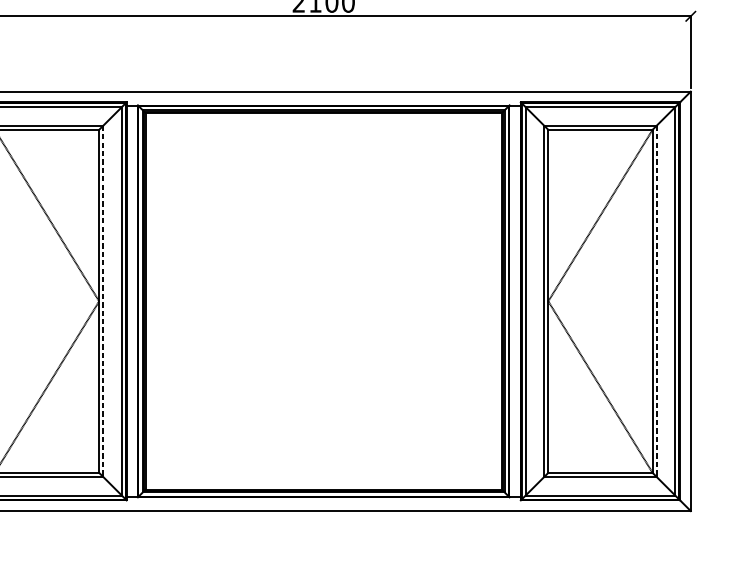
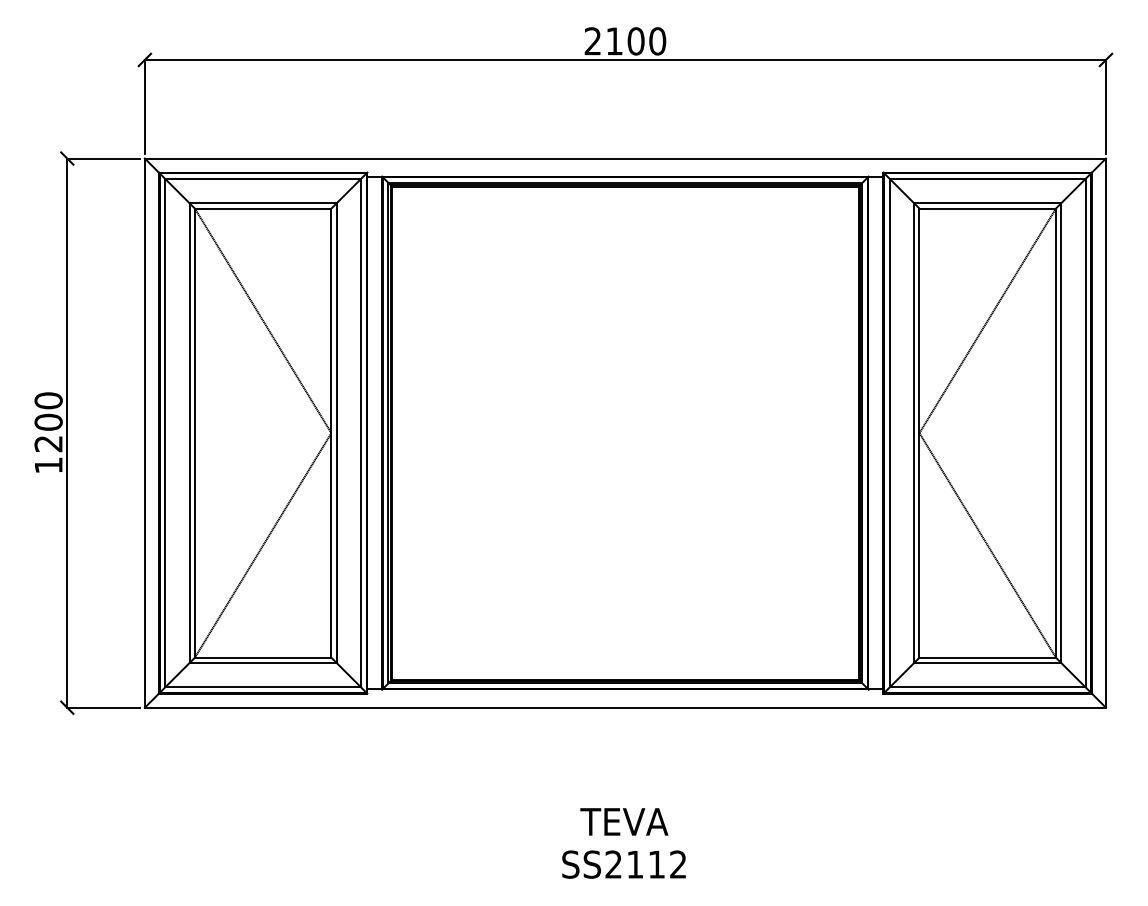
line: (103, 301) -> (336, 433), dashed -> solid
line: (656, 301) -> (1061, 433), dashed -> solid

